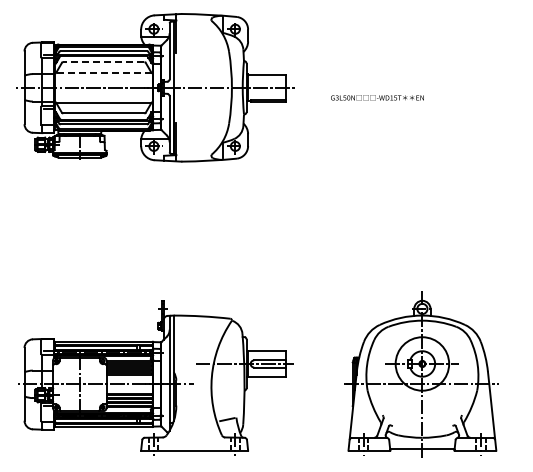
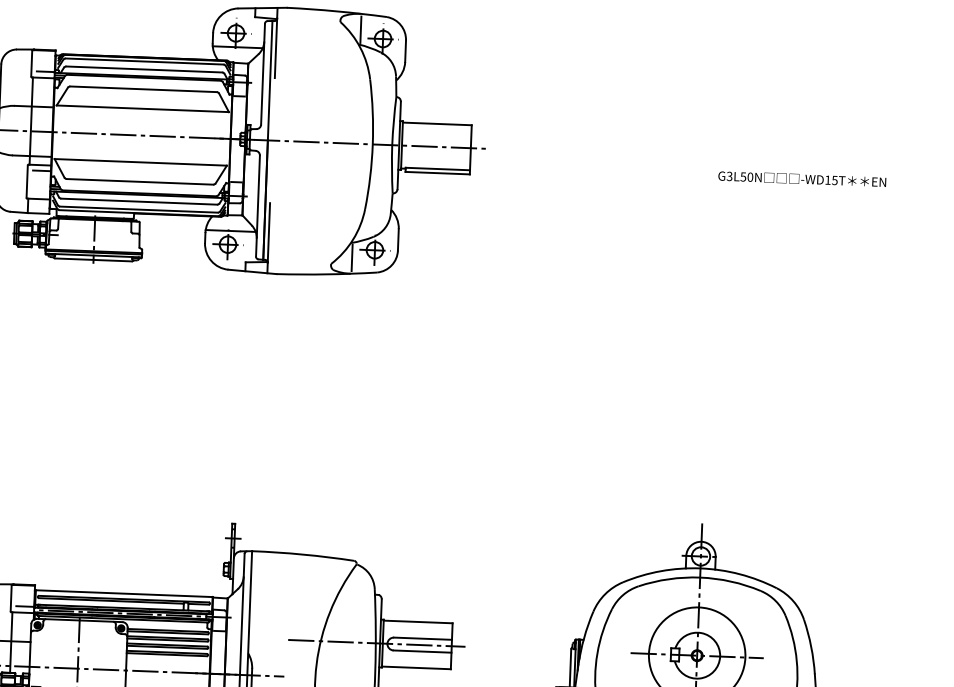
line: (103, 62) -> (142, 89), dashed -> solid
line: (103, 72) -> (142, 107), dashed -> solid
text: (377, 97) -> (802, 178), moved

